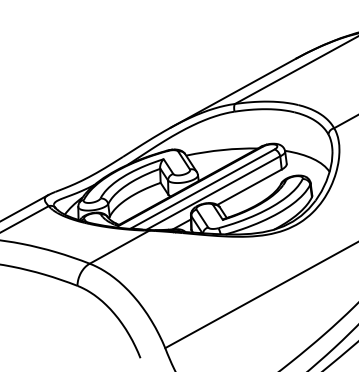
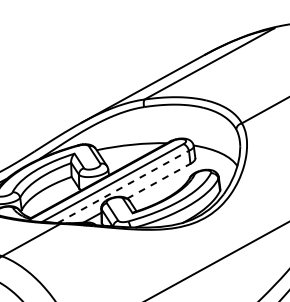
line: (249, 187) -> (158, 181), solid -> dashed
line: (213, 192) -> (123, 186), solid -> dashed

